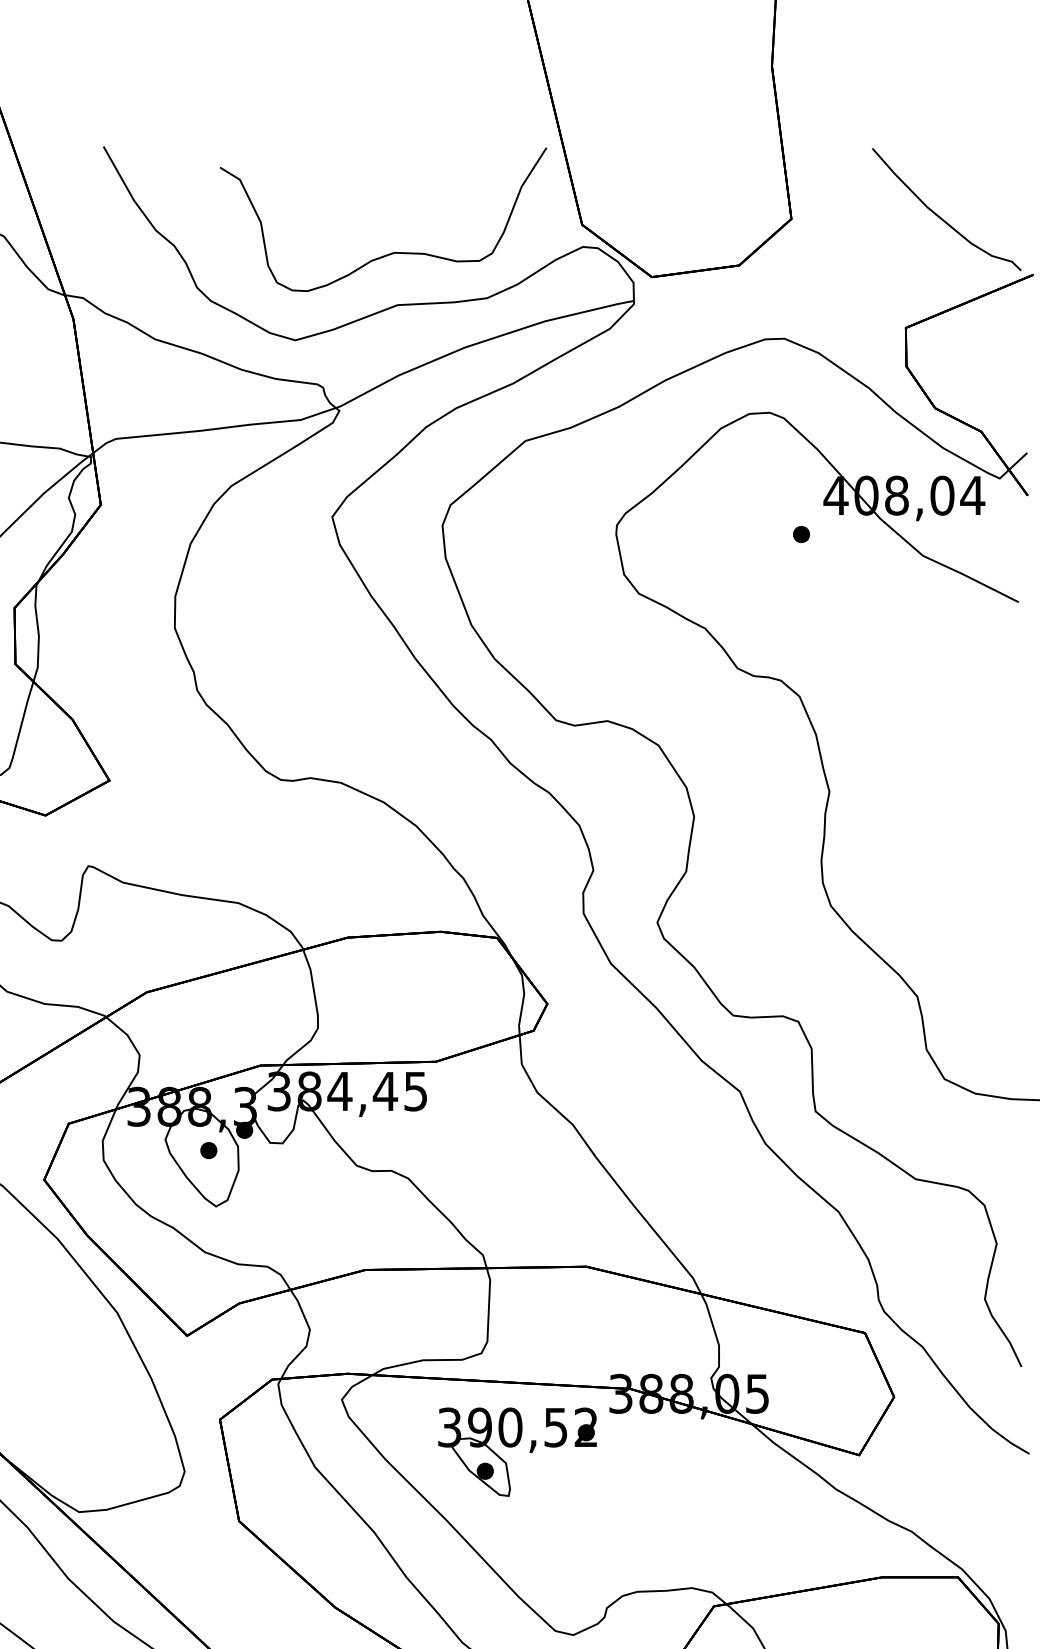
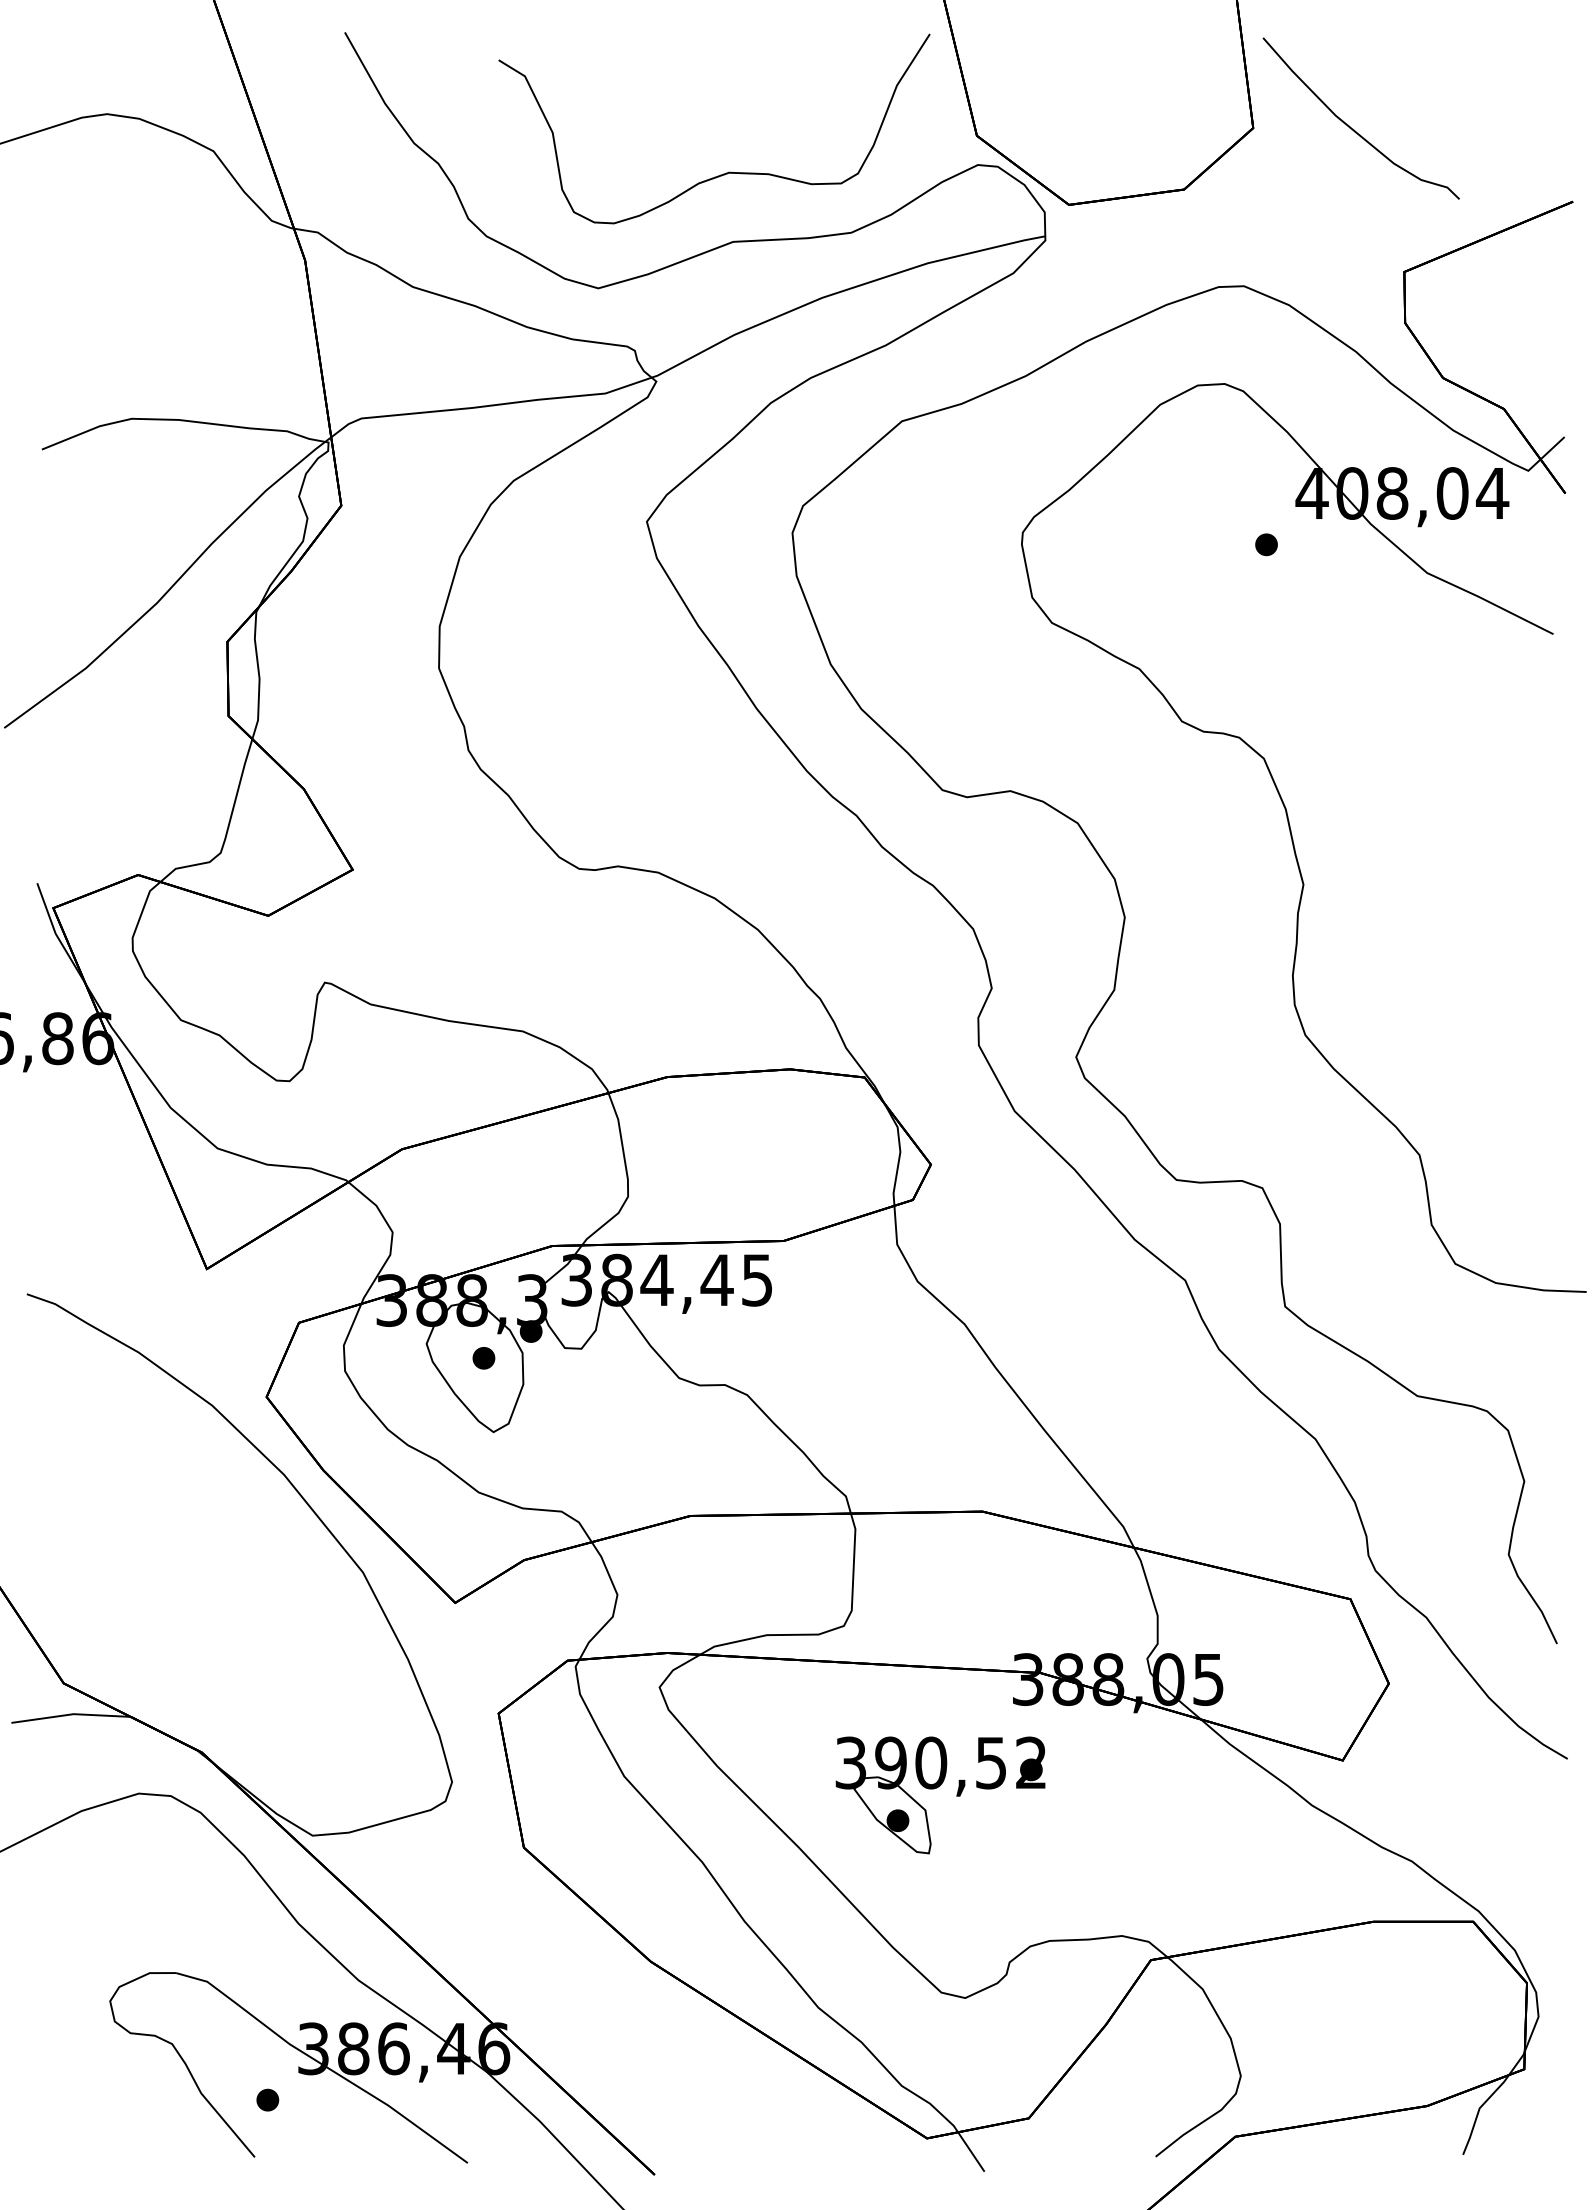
curve: (941, 217) -> (1354, 129), moved
part: (515, 1446) -> (937, 1788), moved

